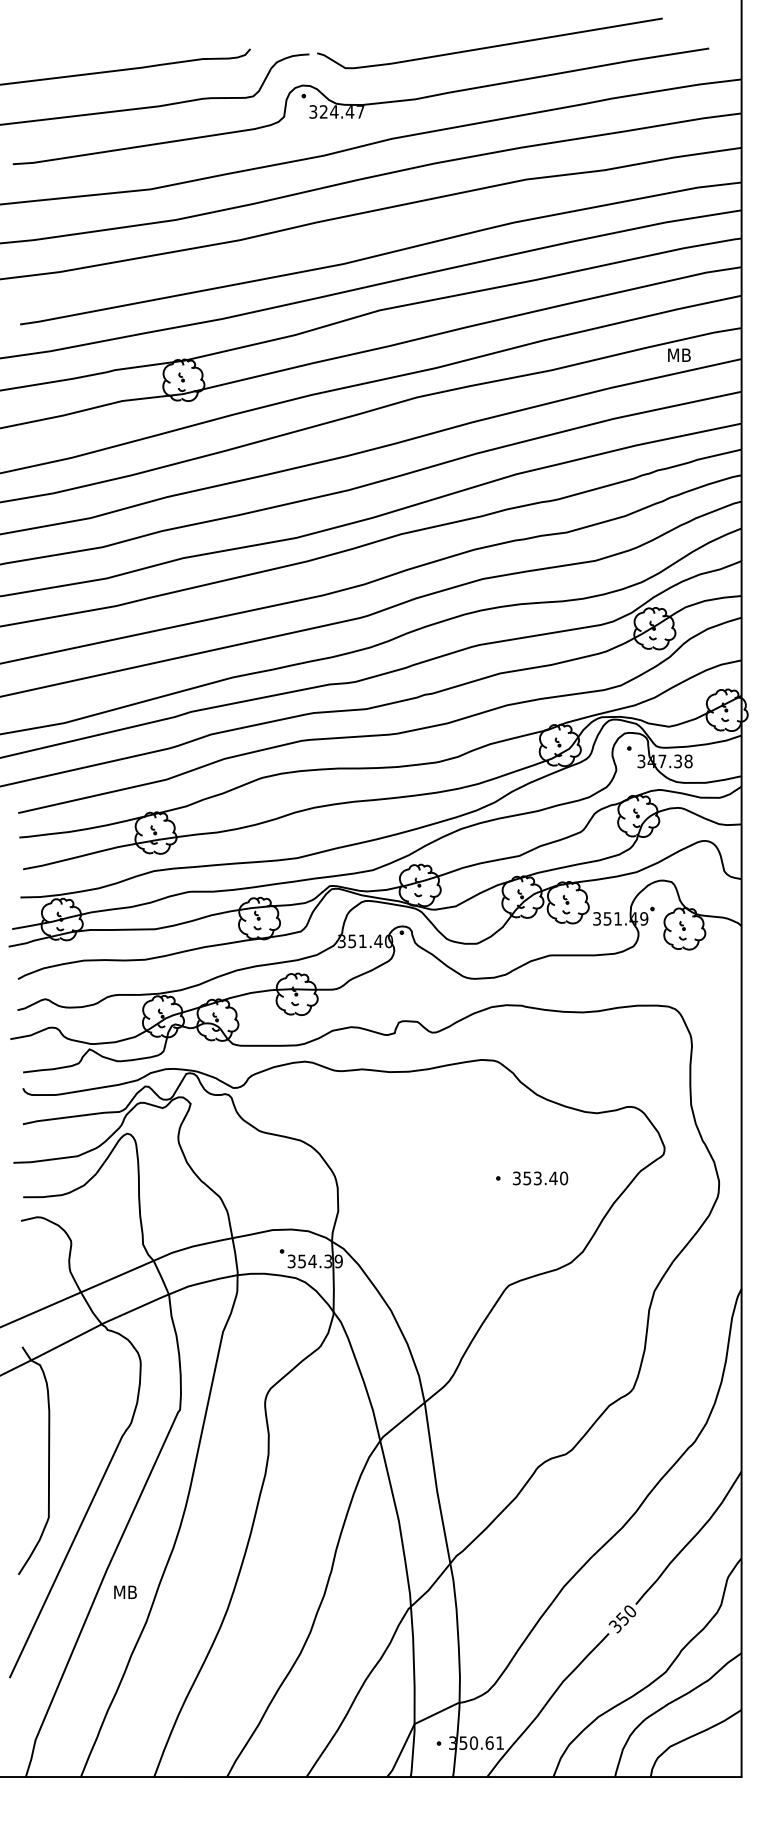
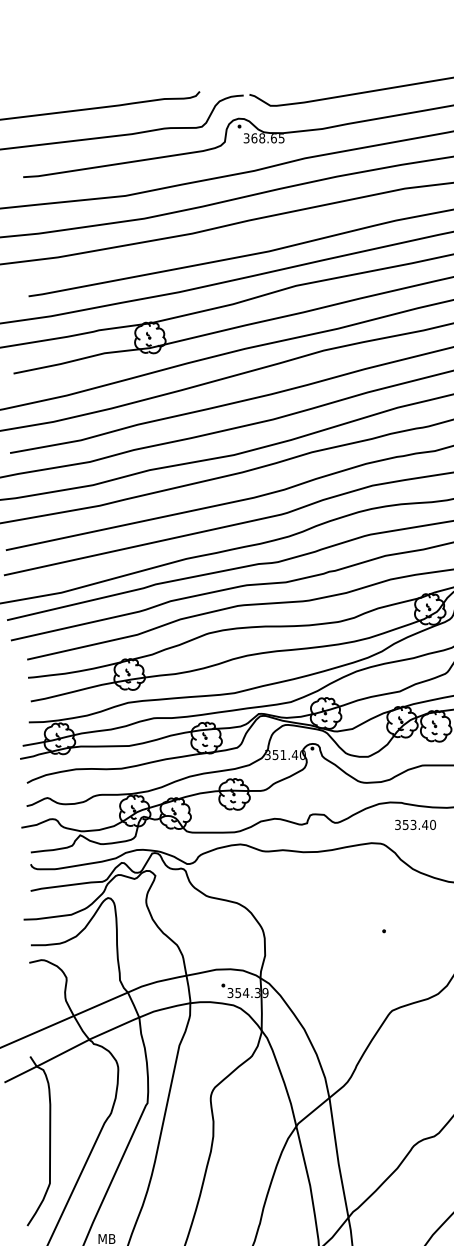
text: (341, 111) -> (267, 138), 324.47 -> 368.65
text: (540, 1178) -> (415, 825), moved

